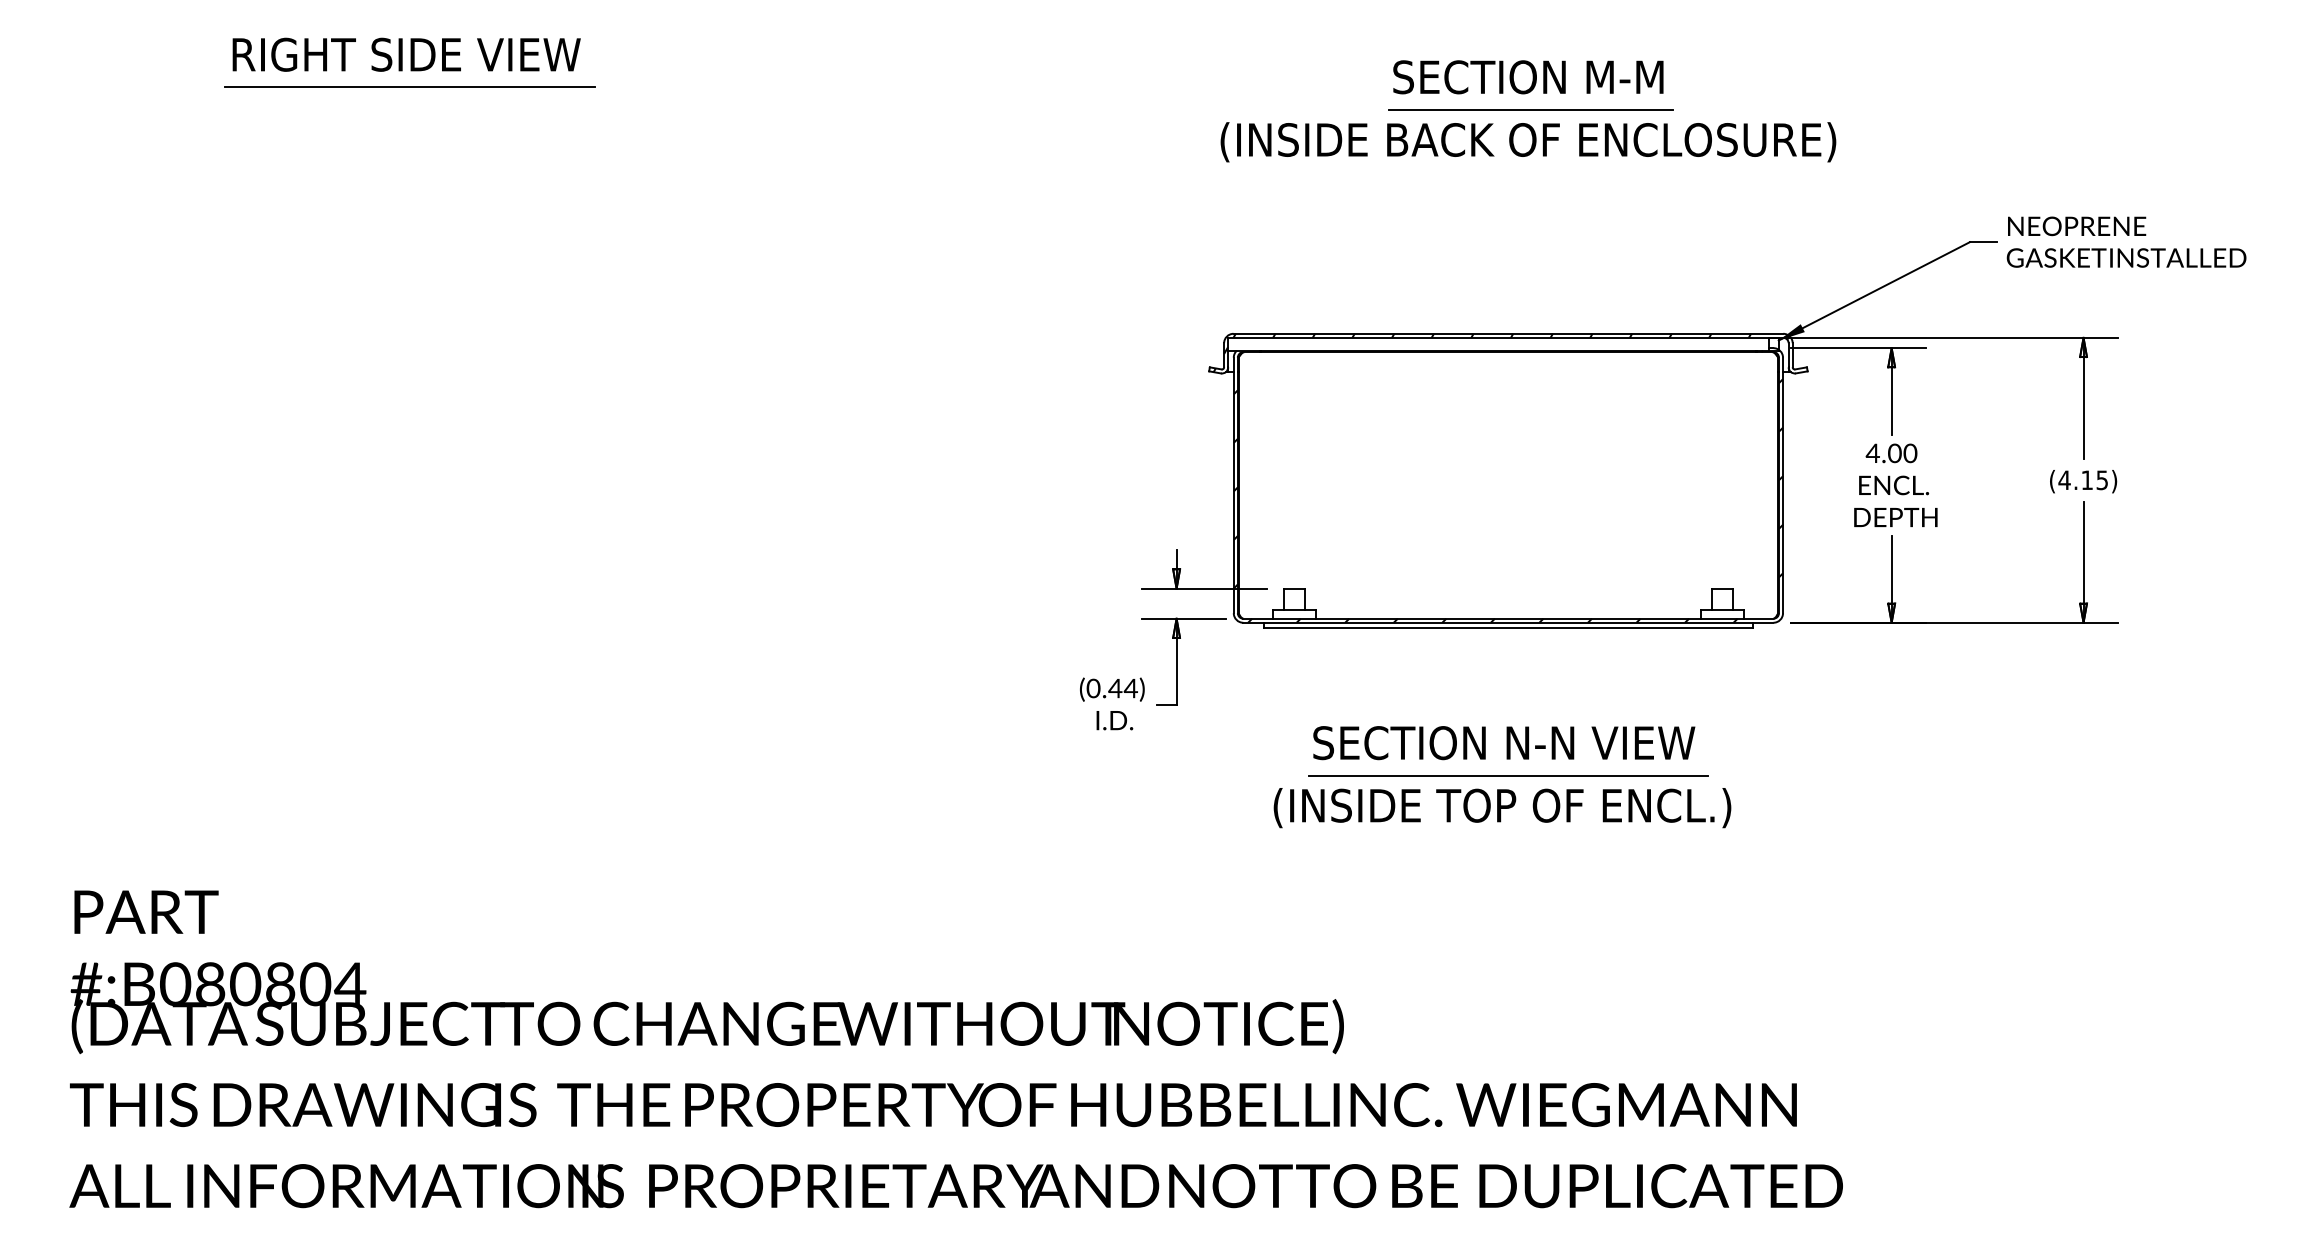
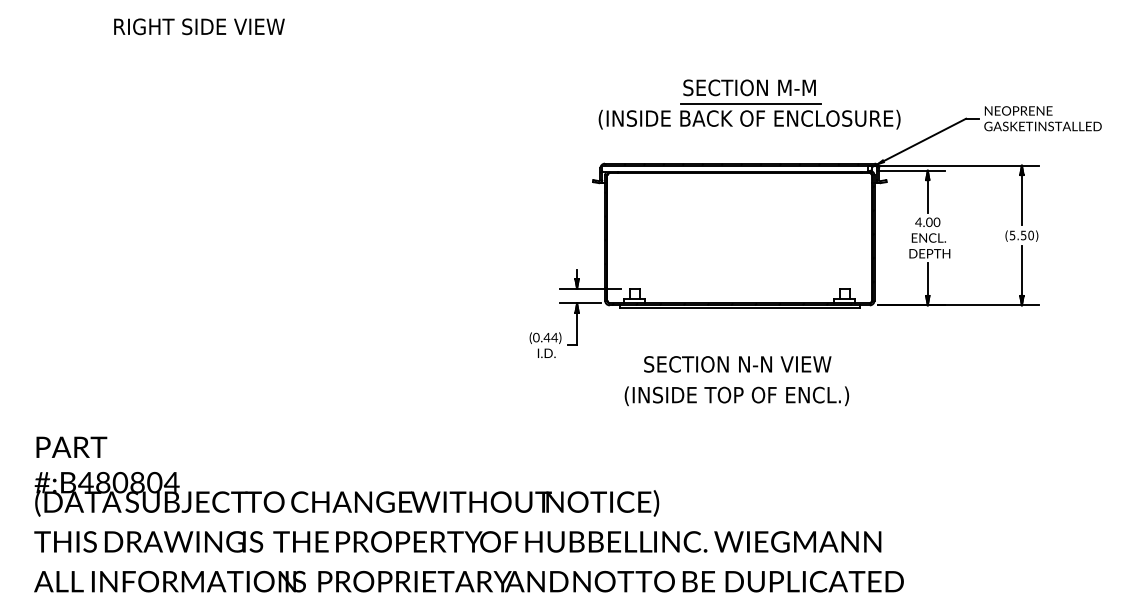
line: (408, 86) -> (200, 42), removed
part: (1528, 111) -> (749, 104), moved
text: (2082, 480) -> (1021, 235), (4.15) -> (5.50)
line: (1507, 775) -> (739, 380), removed
text: (174, 983) -> (85, 482), #:B080804 -> #:B480804

